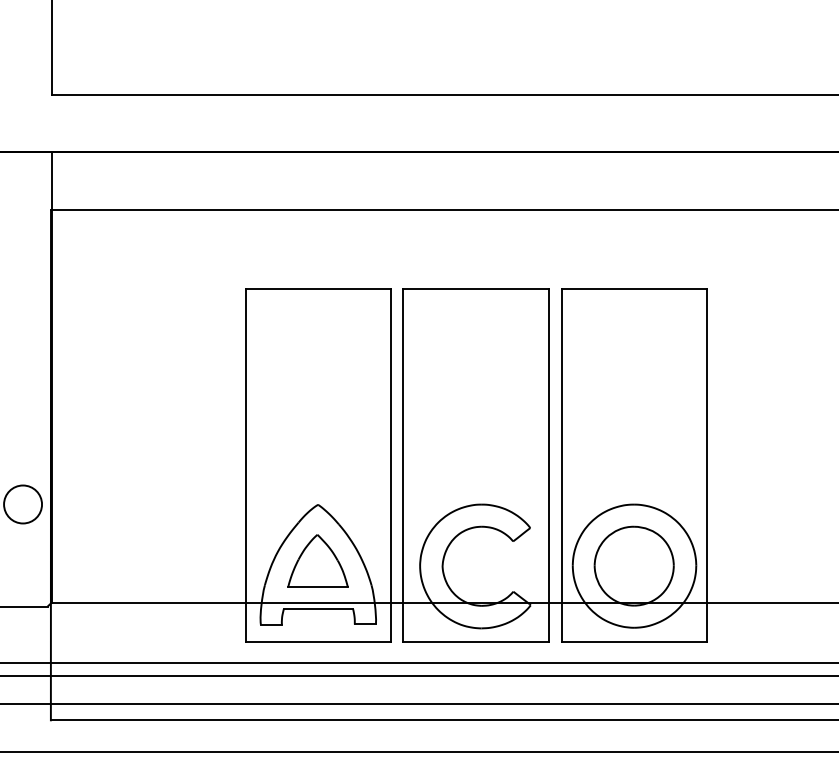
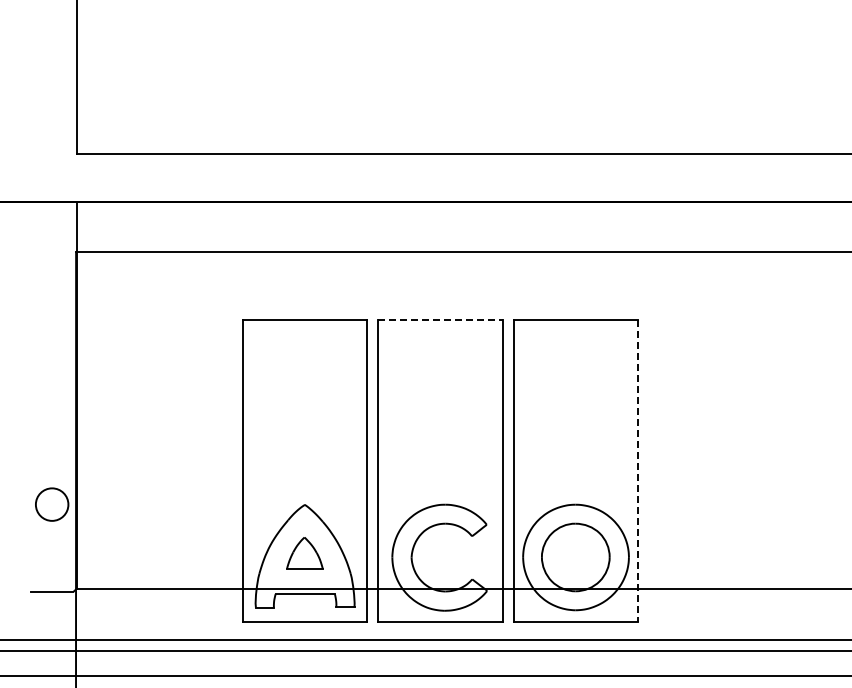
line: (476, 288) -> (440, 319), solid -> dashed
line: (706, 465) -> (637, 471), solid -> dashed
part: (317, 561) -> (304, 553), size x0.7

